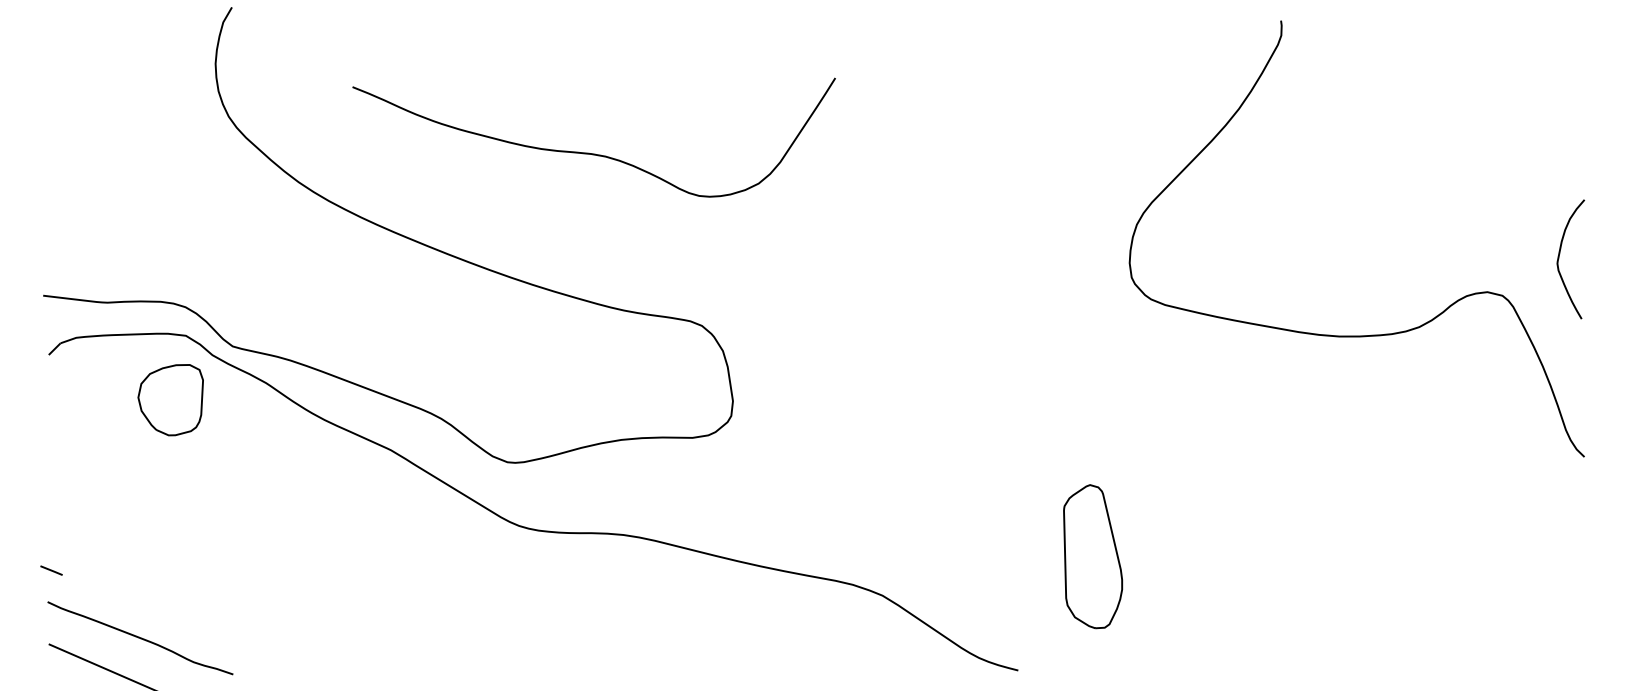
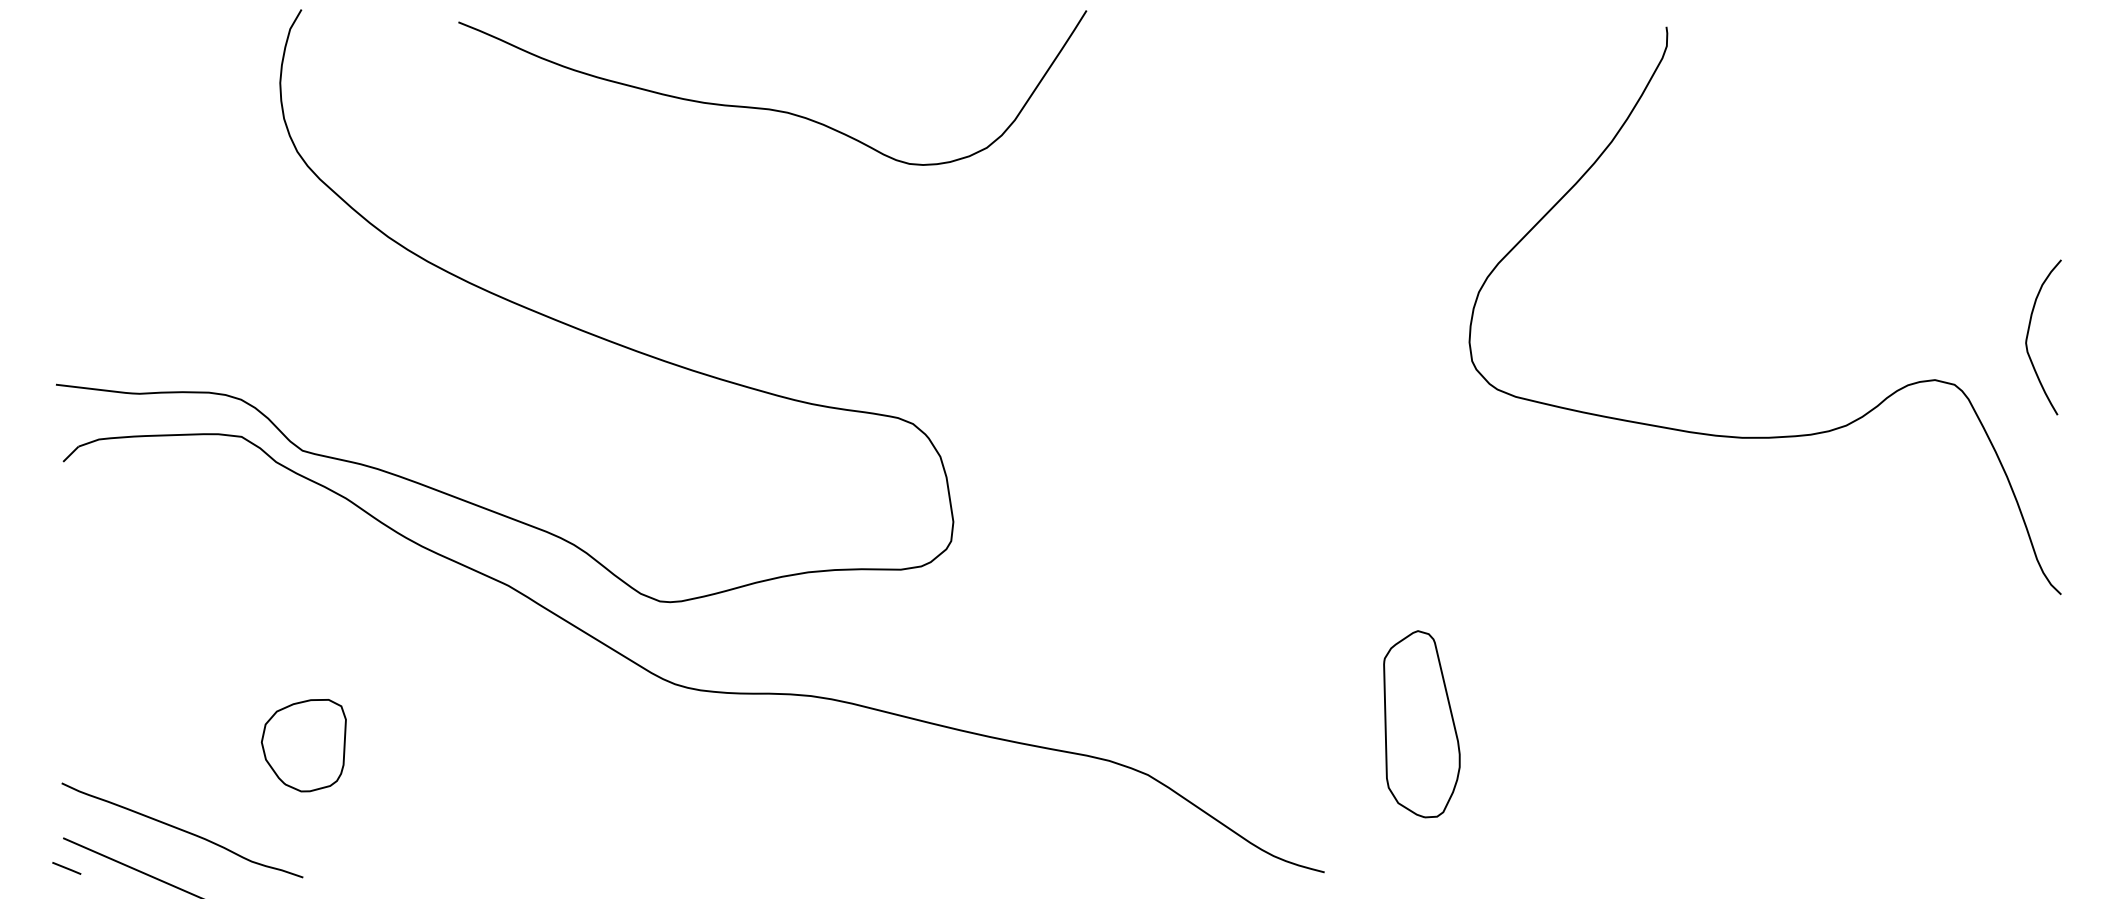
curve: (593, 153) -> (771, 108), moved
part: (170, 400) -> (303, 745), moved
line: (51, 570) -> (66, 868), moved

